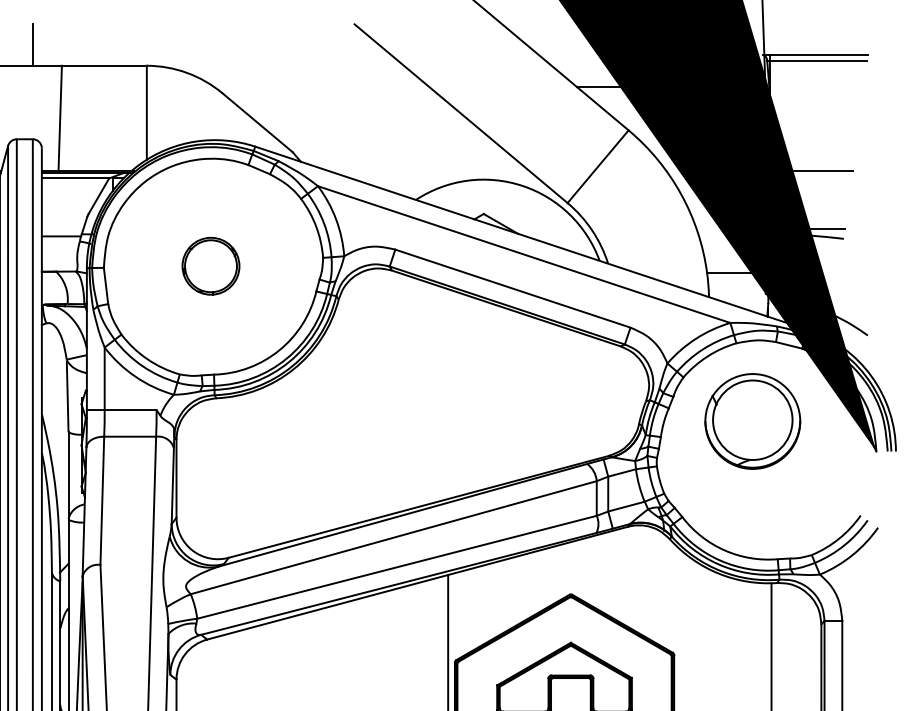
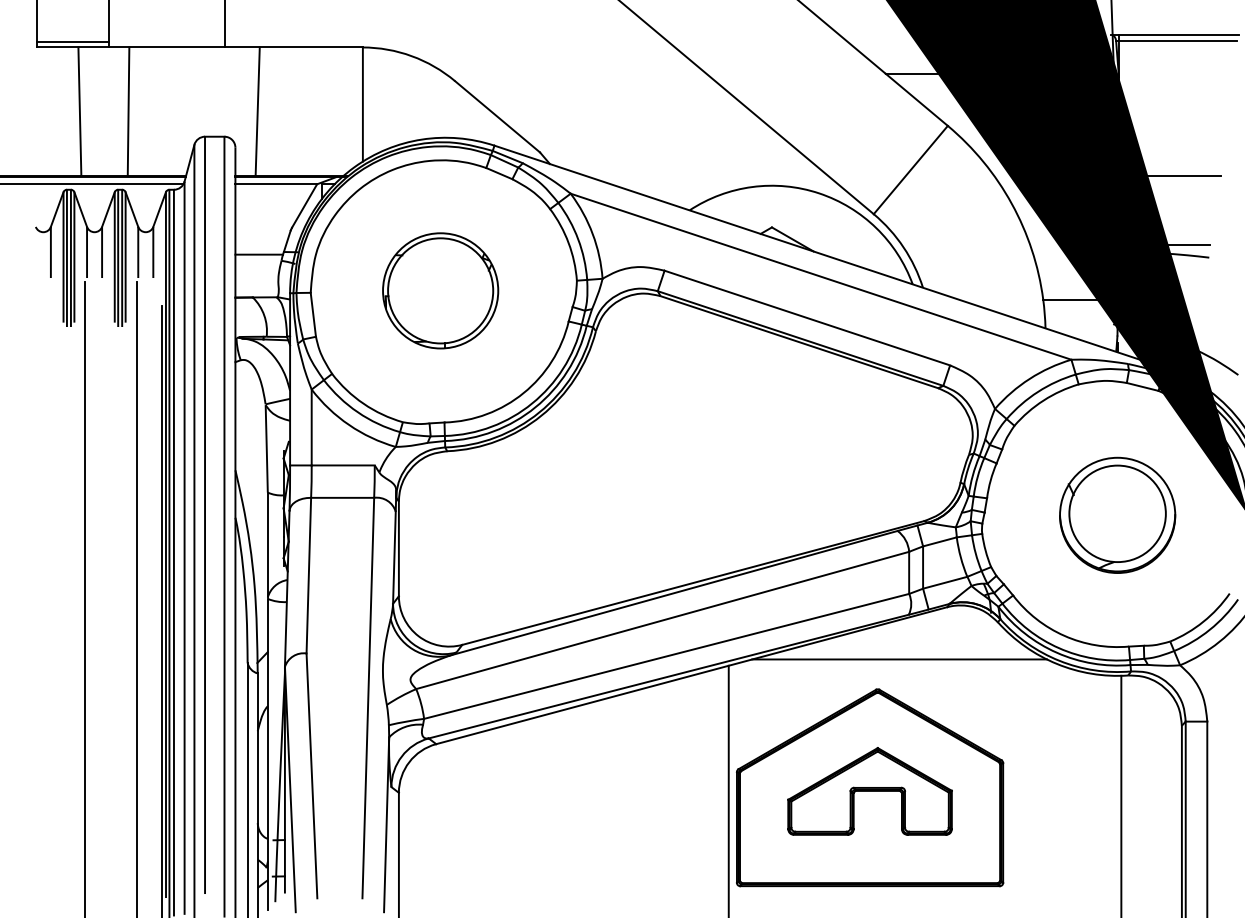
part: (210, 265) -> (440, 290), size x1.67
part: (752, 420) -> (1117, 514), moved
line: (588, 569) -> (899, 659), added

